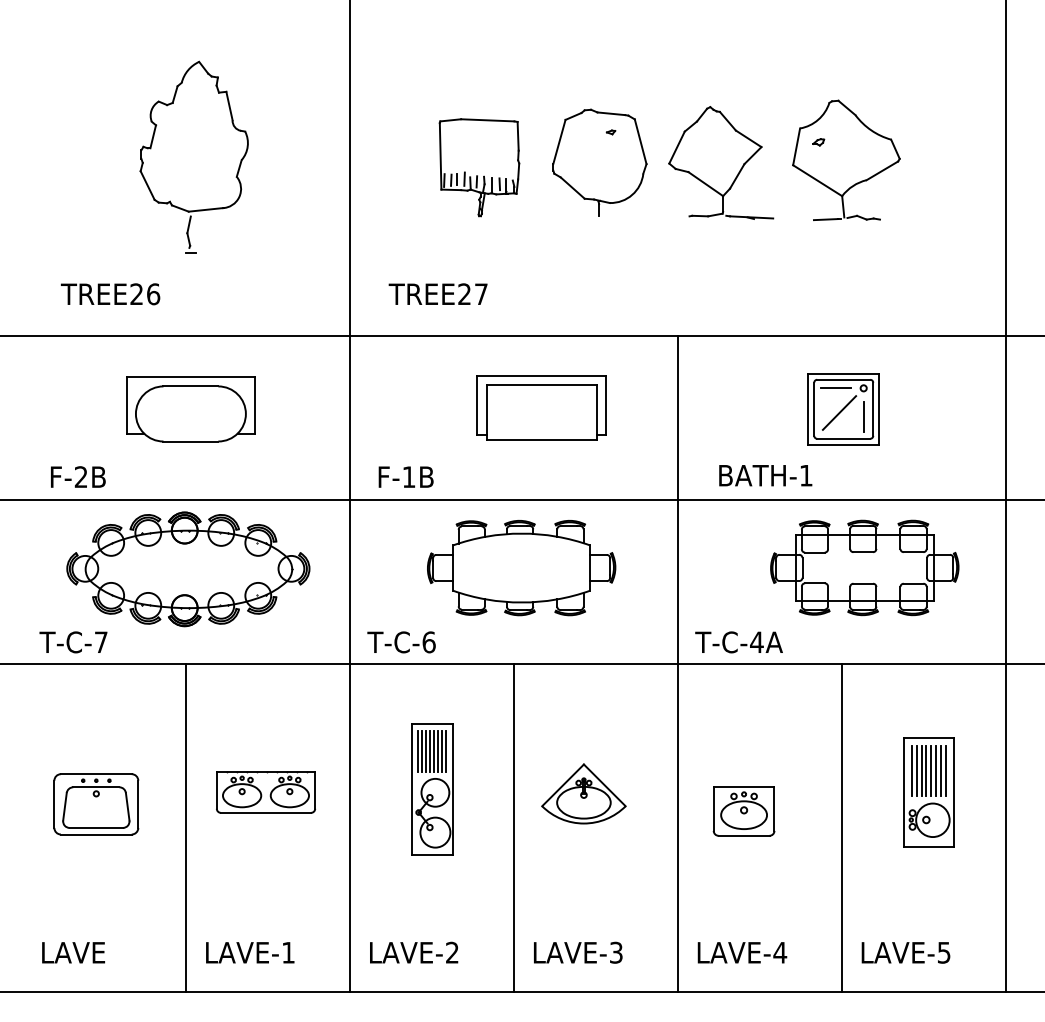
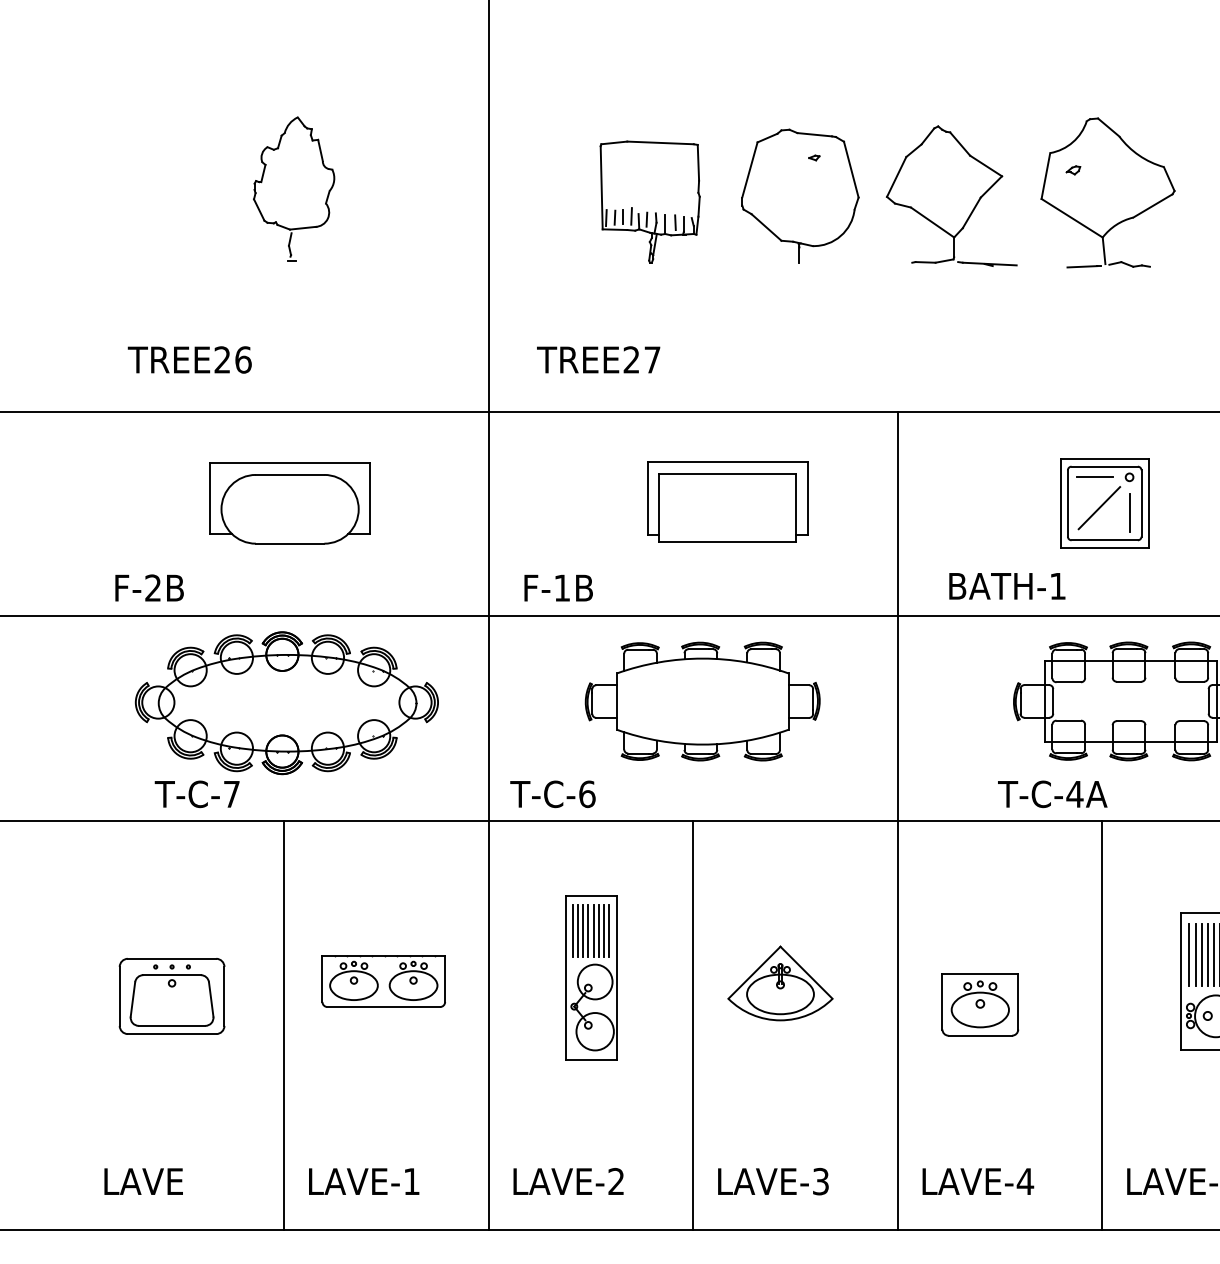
part: (193, 156) -> (293, 188), size x0.6
text: (73, 642) -> (197, 794), moved
text: (738, 642) -> (1051, 794), moved

